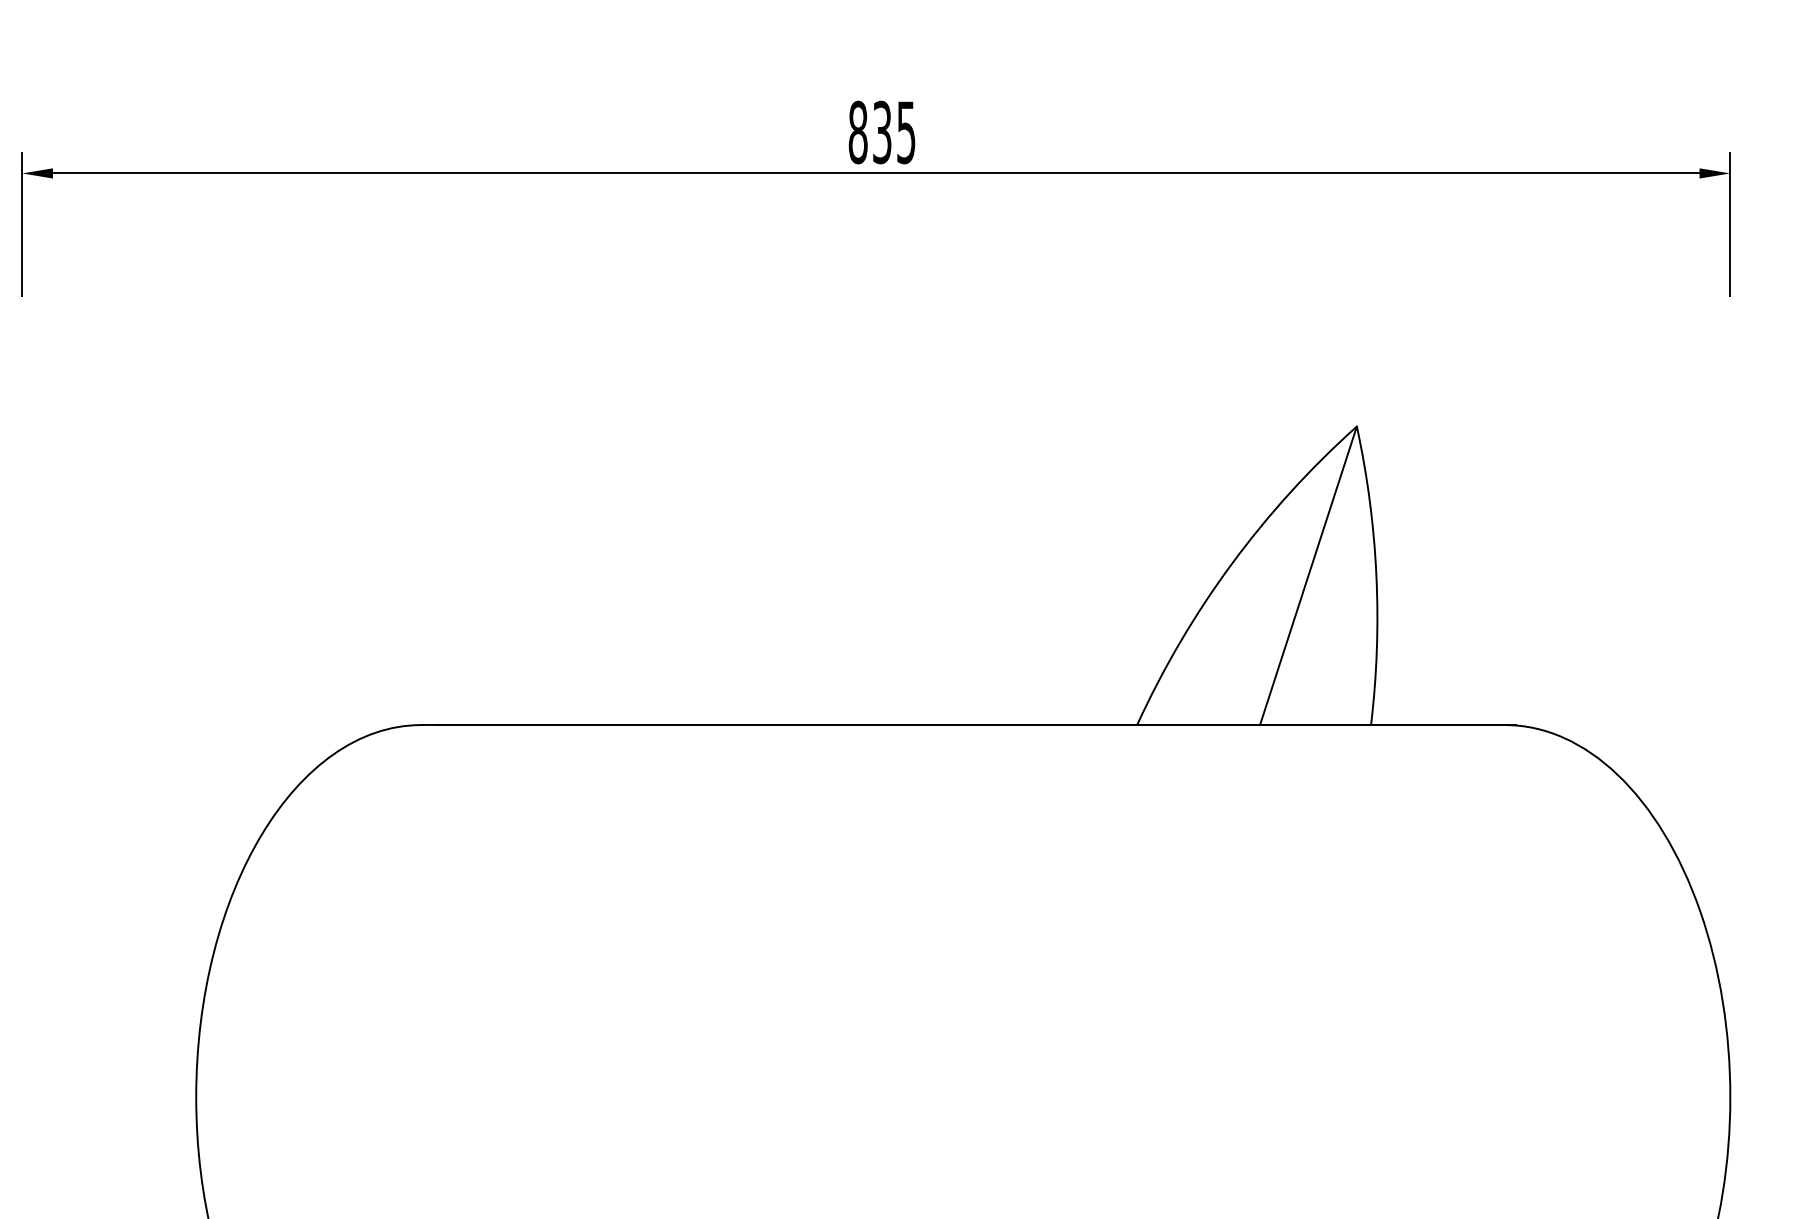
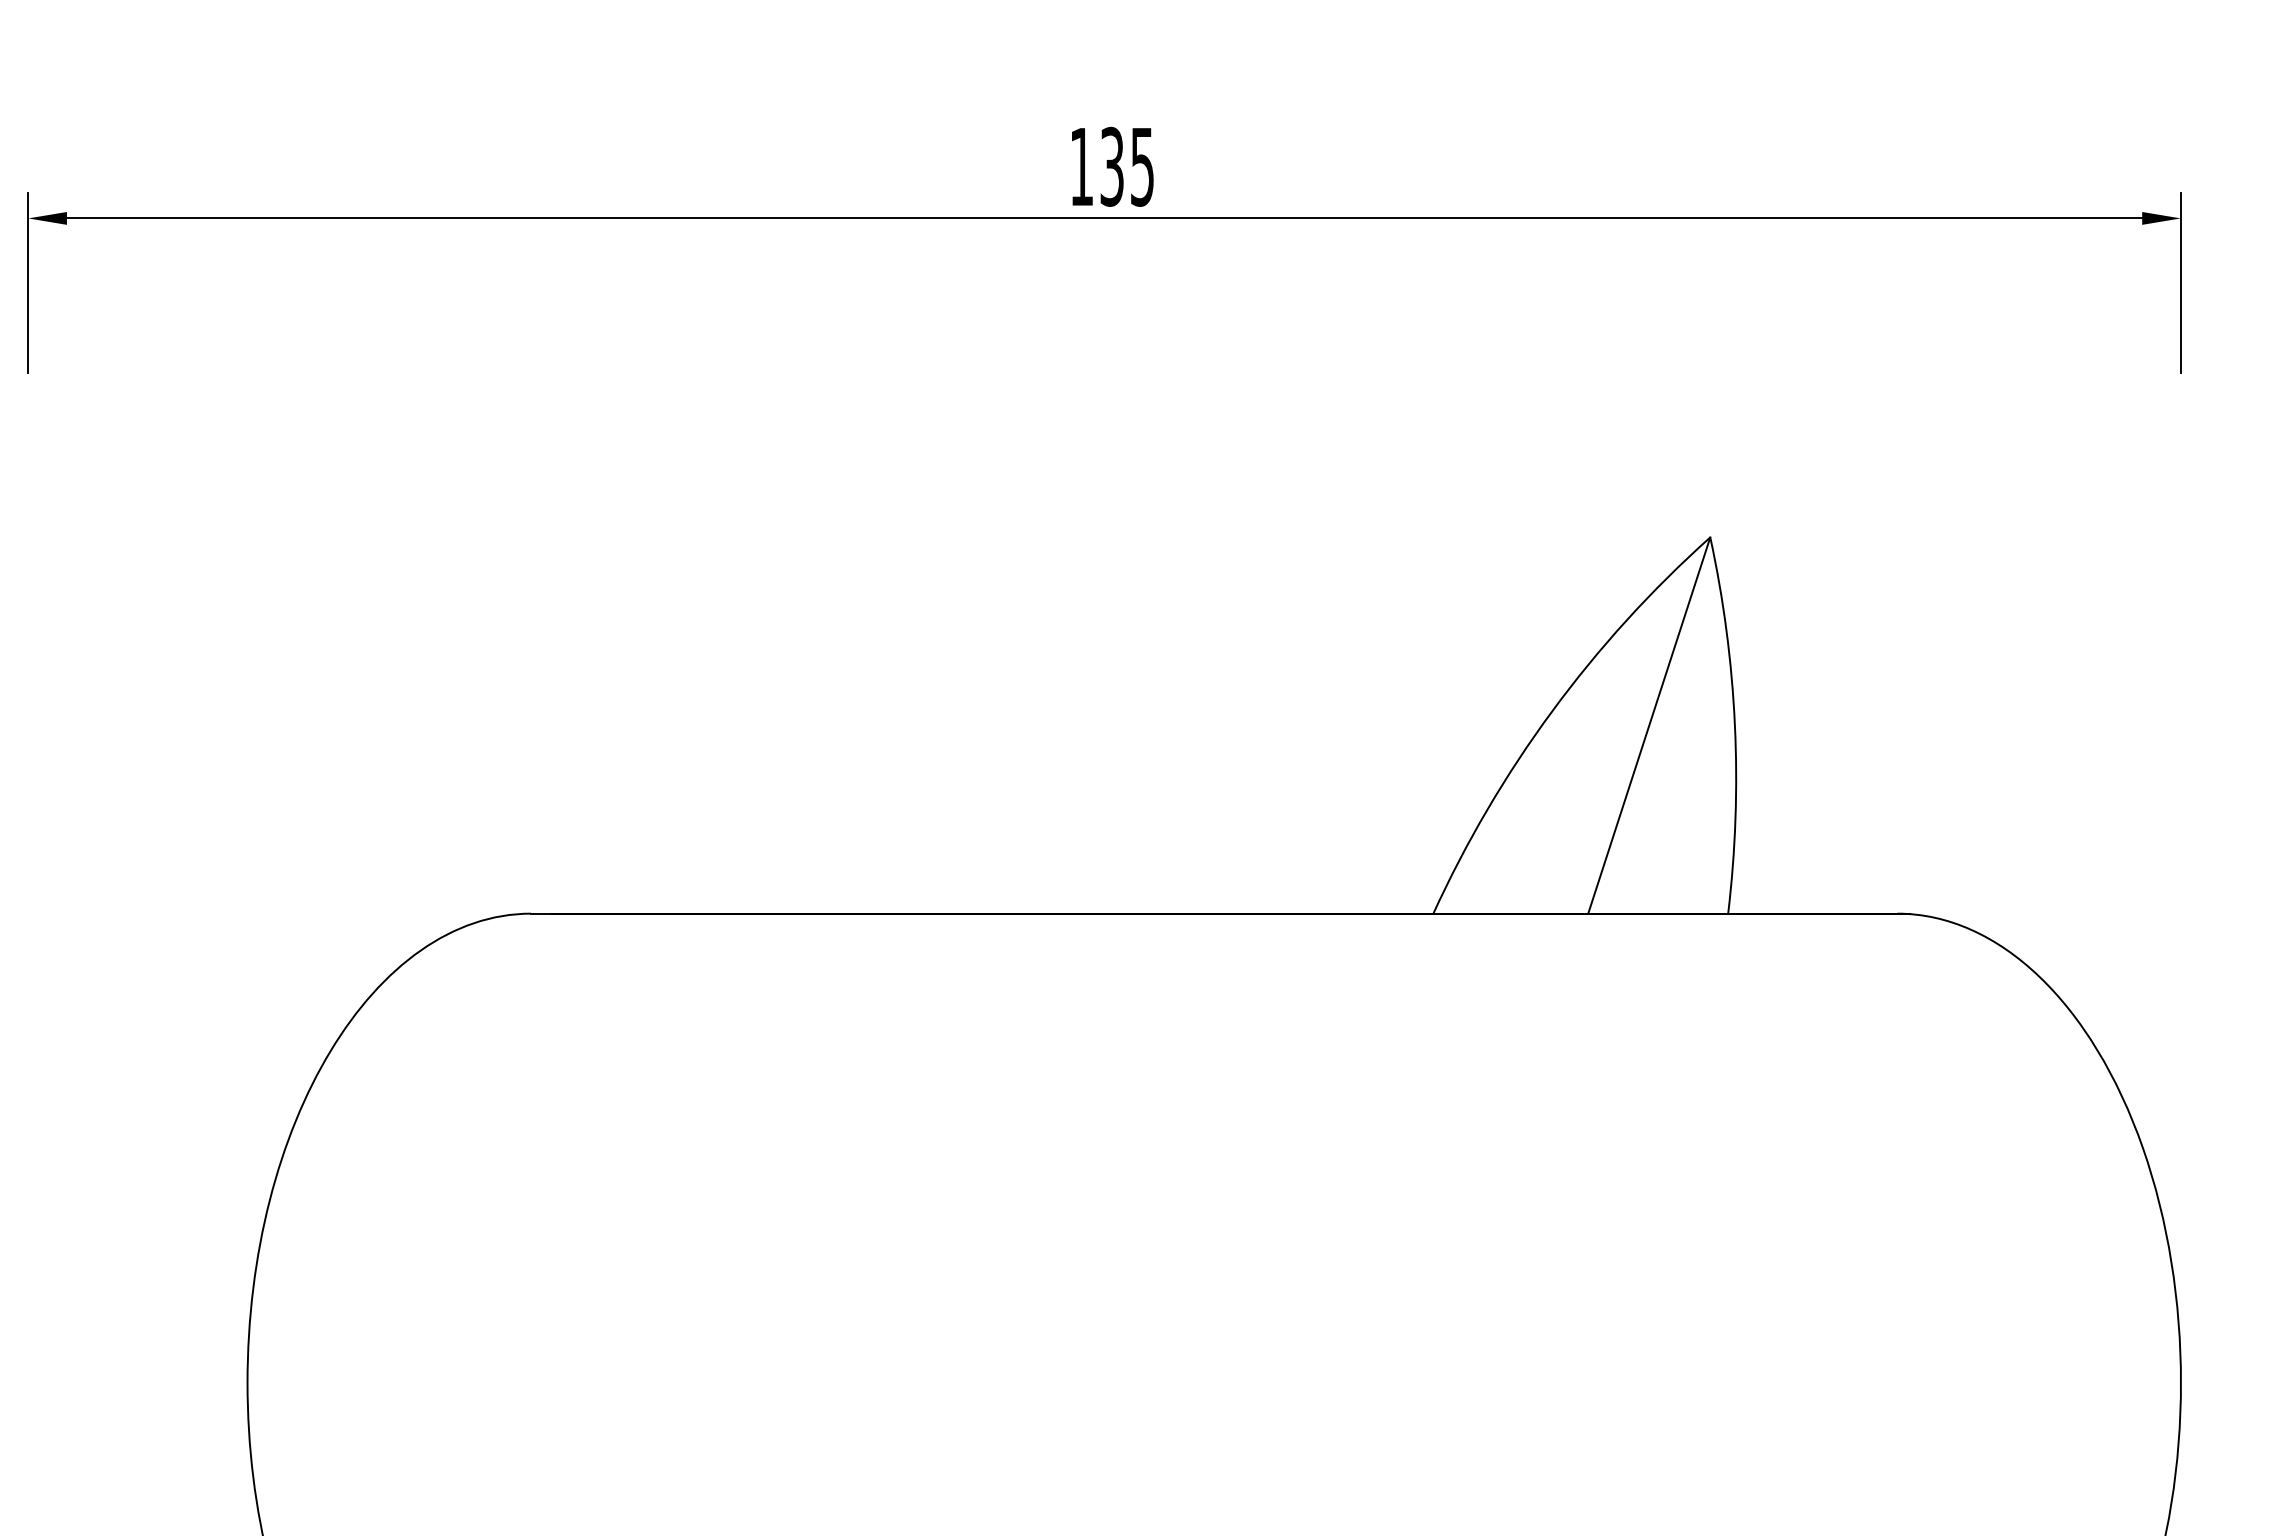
text: (857, 132) -> (1080, 166), 835 -> 135

